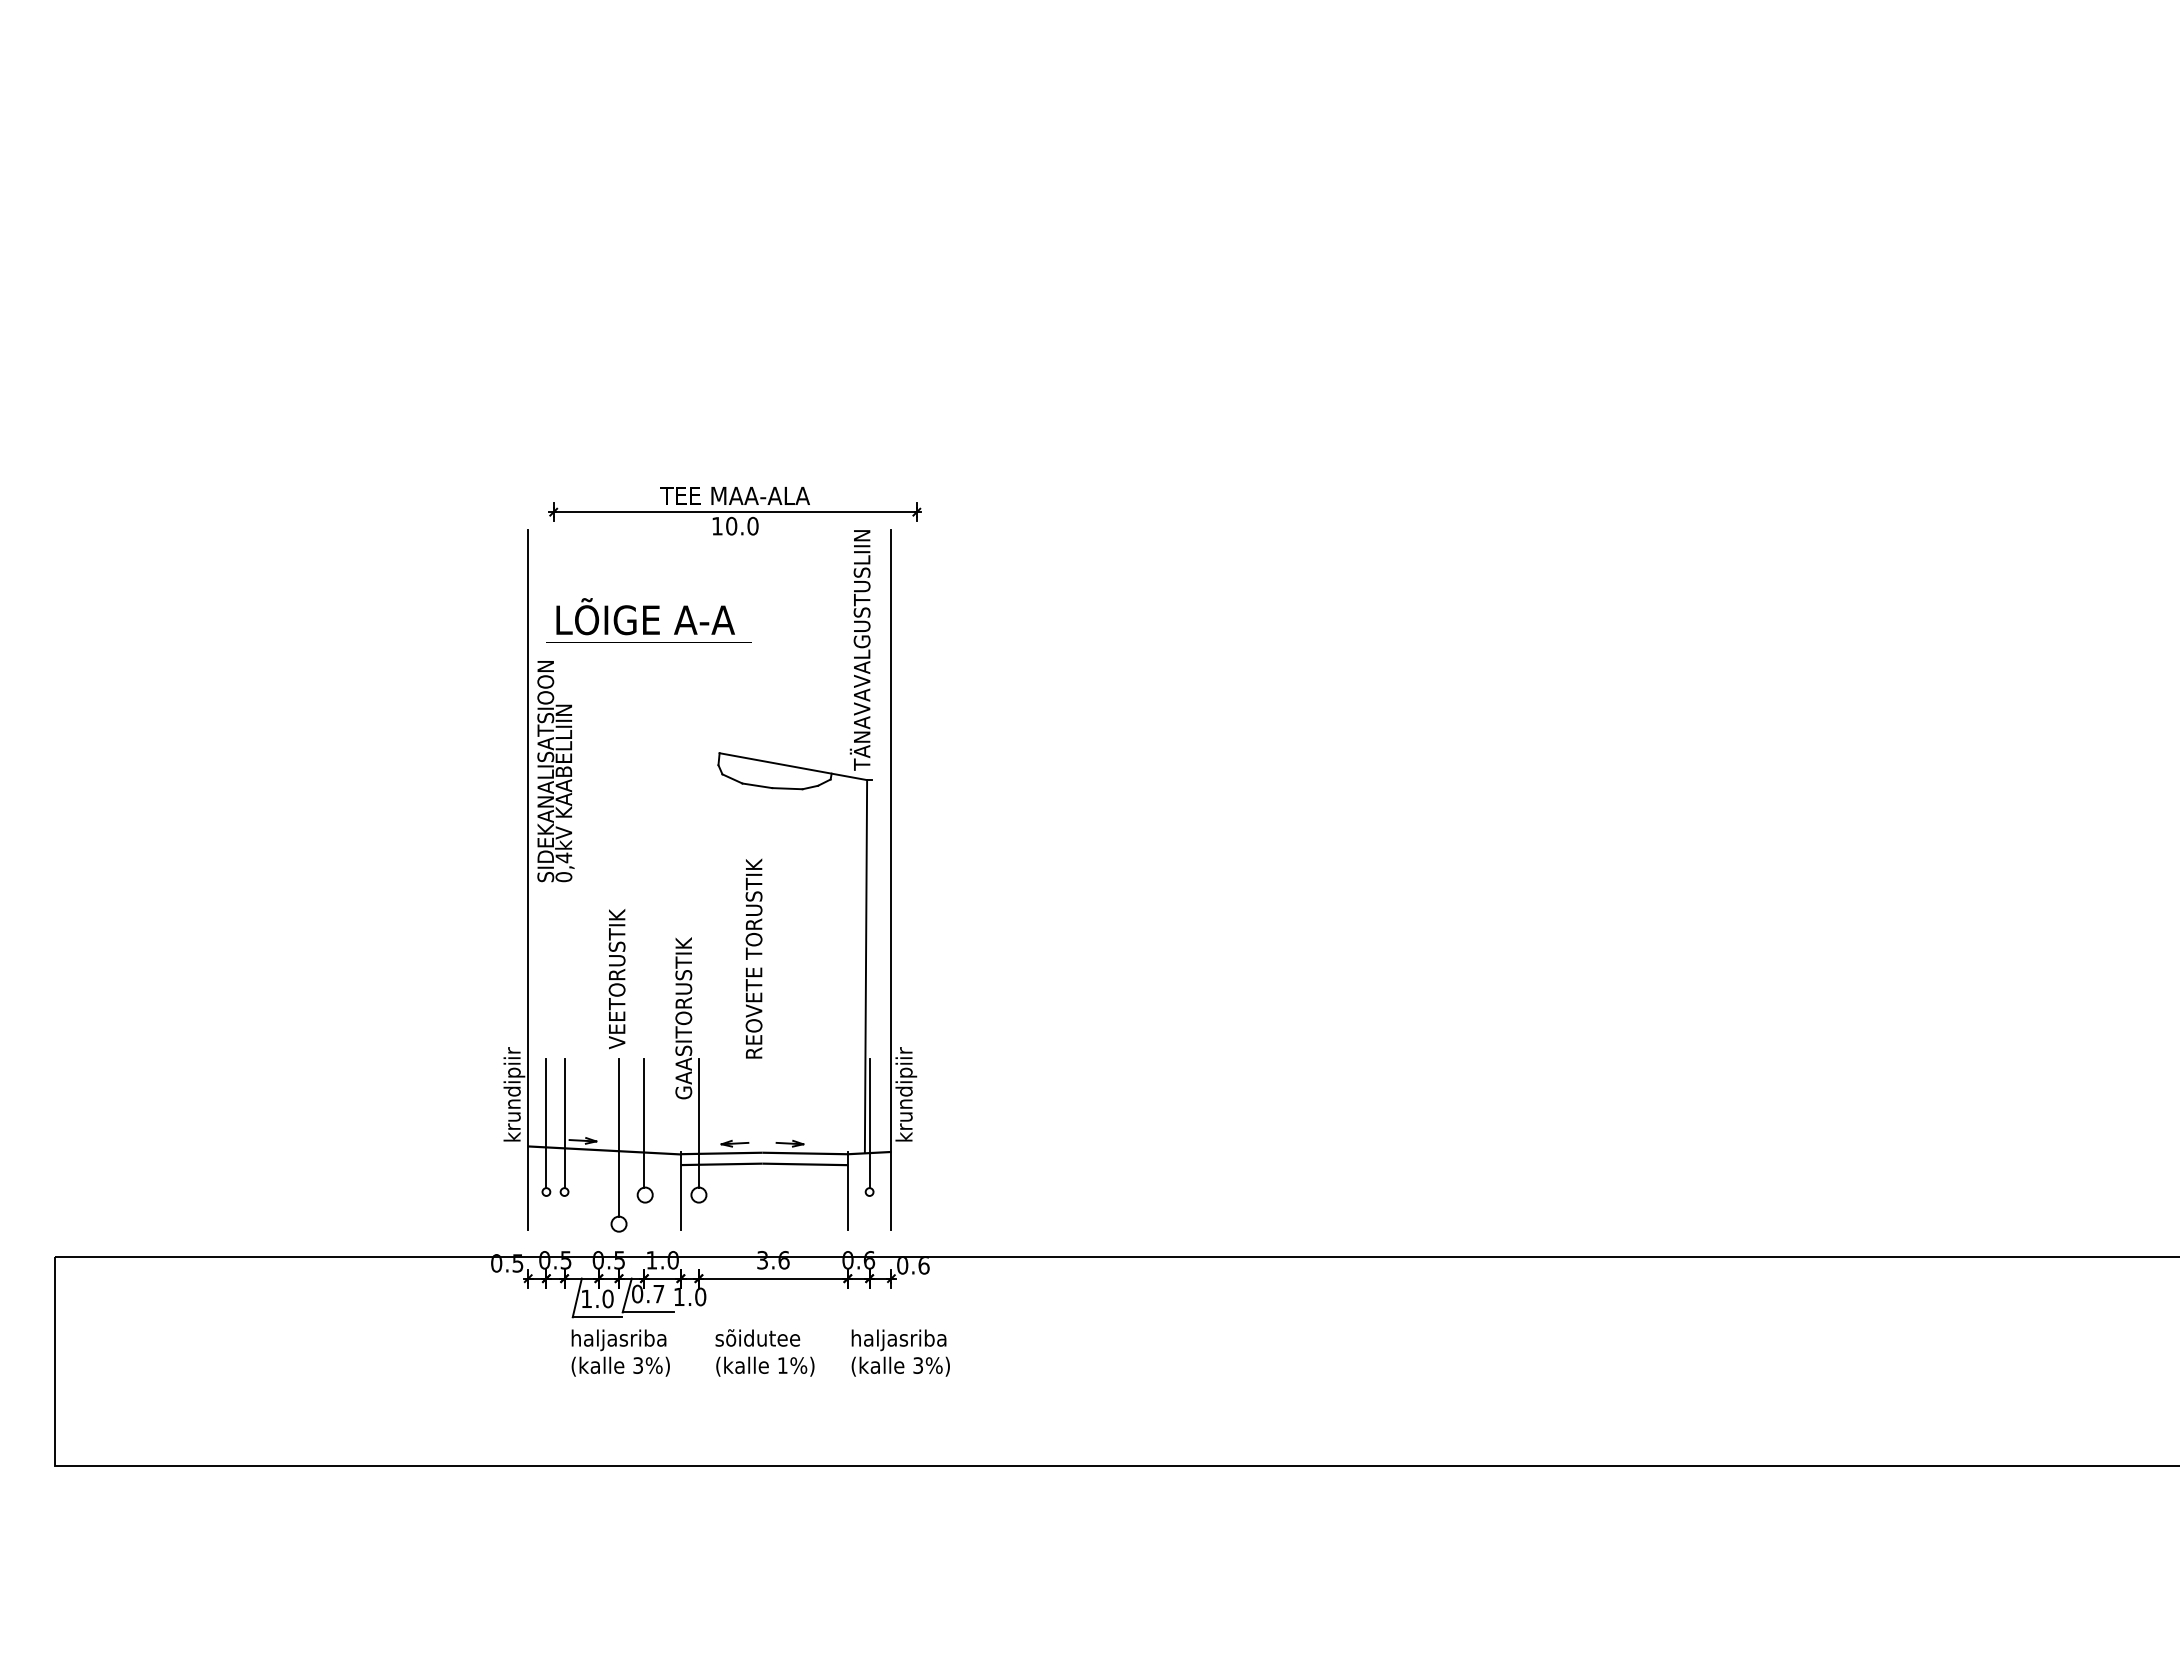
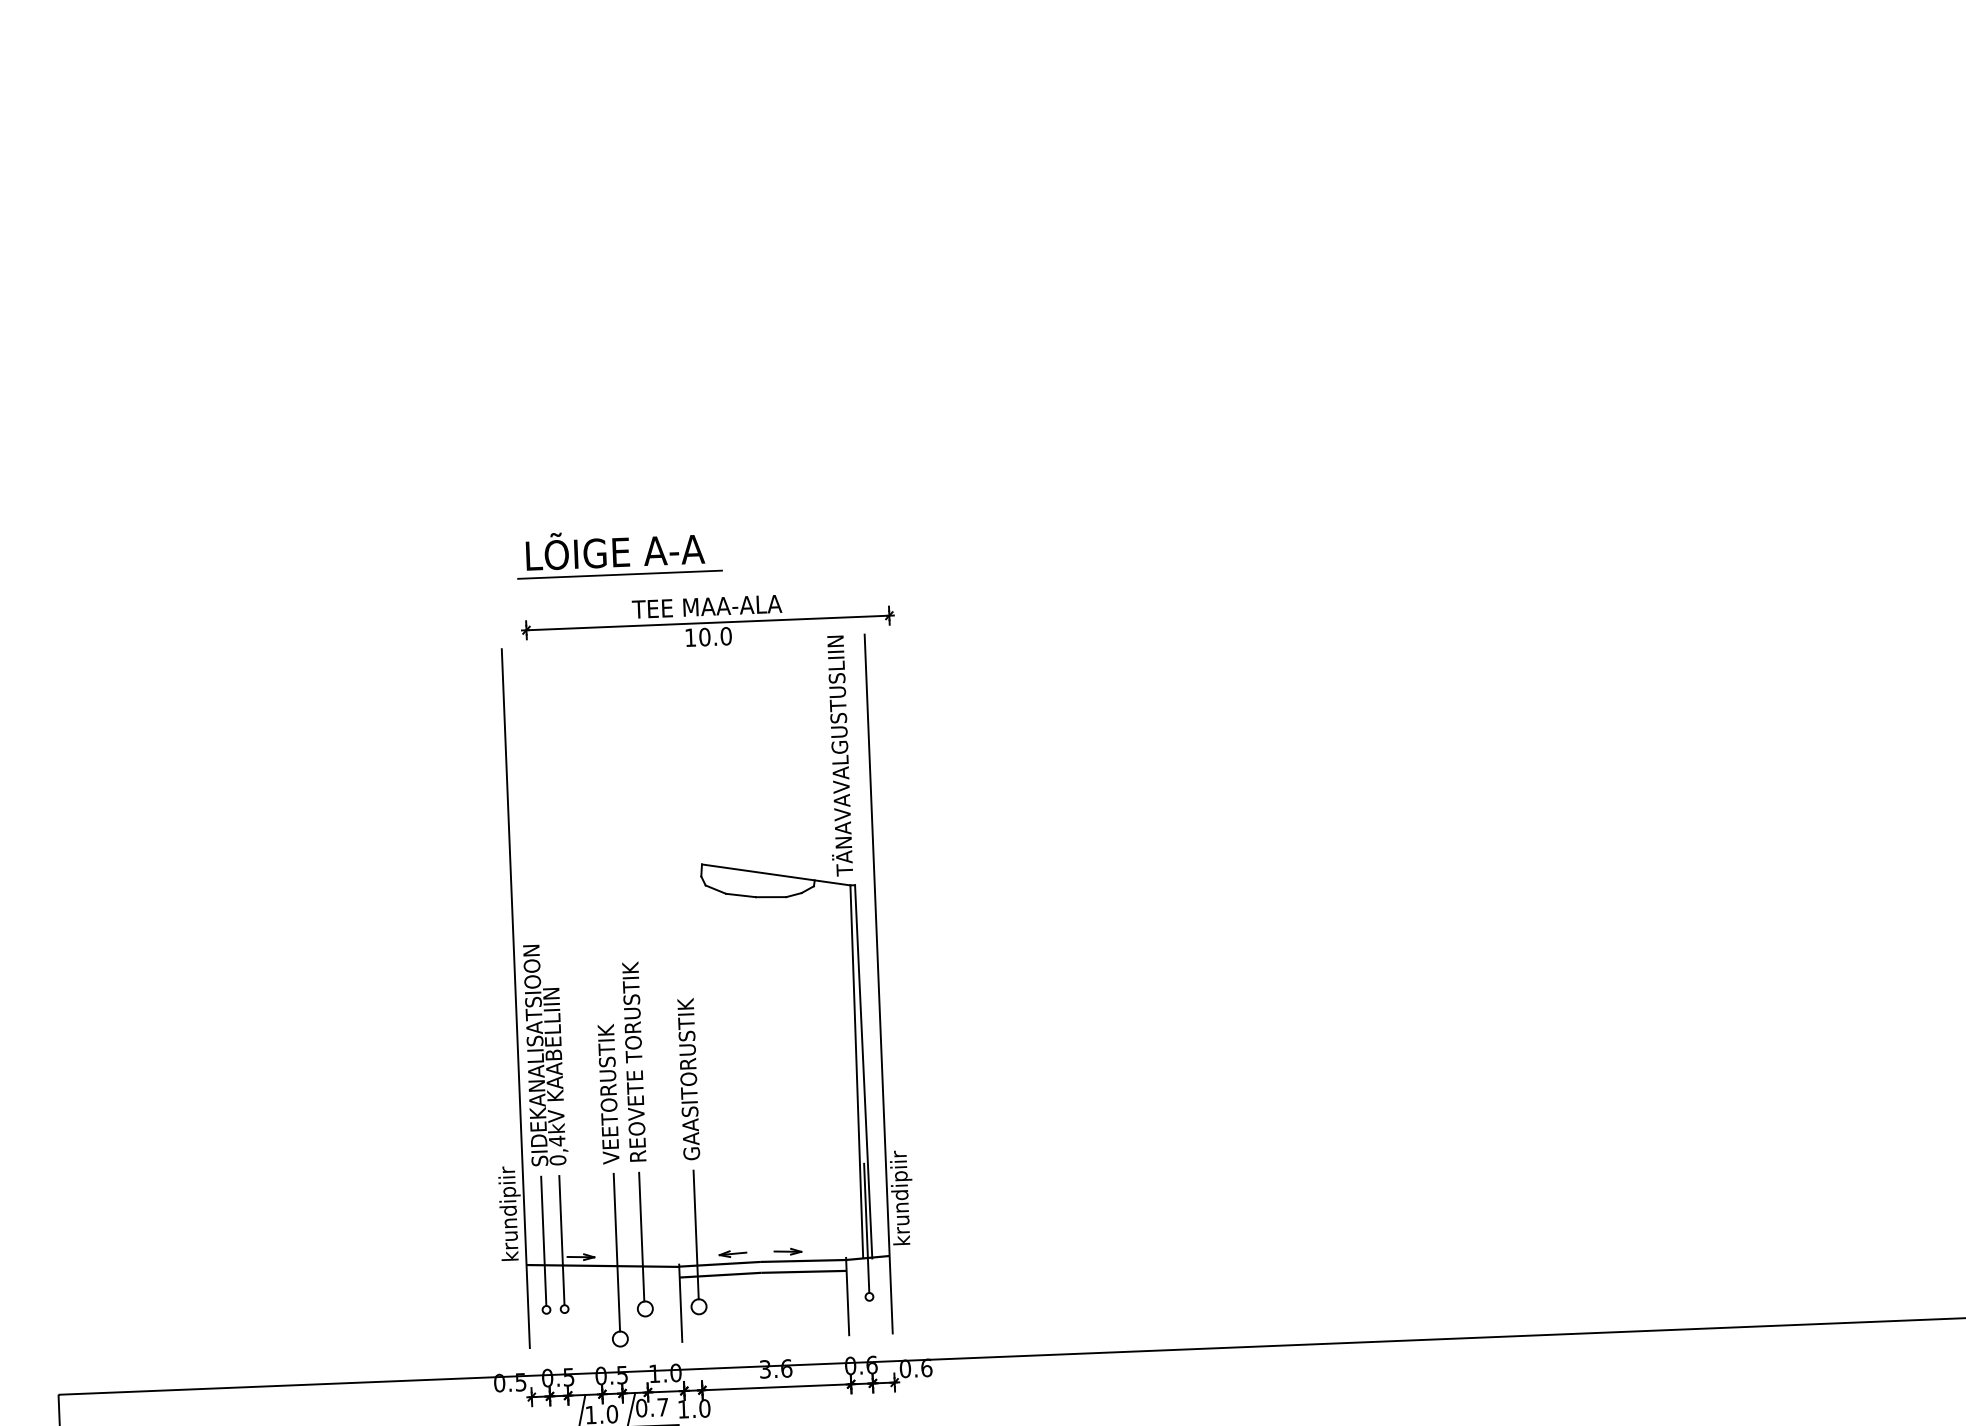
text: (648, 620) -> (618, 552), moved
text: (555, 771) -> (545, 1055), moved
text: (753, 958) -> (633, 1061), moved
line: (872, 966) -> (863, 1071), added
text: (683, 1018) -> (688, 1079), moved

